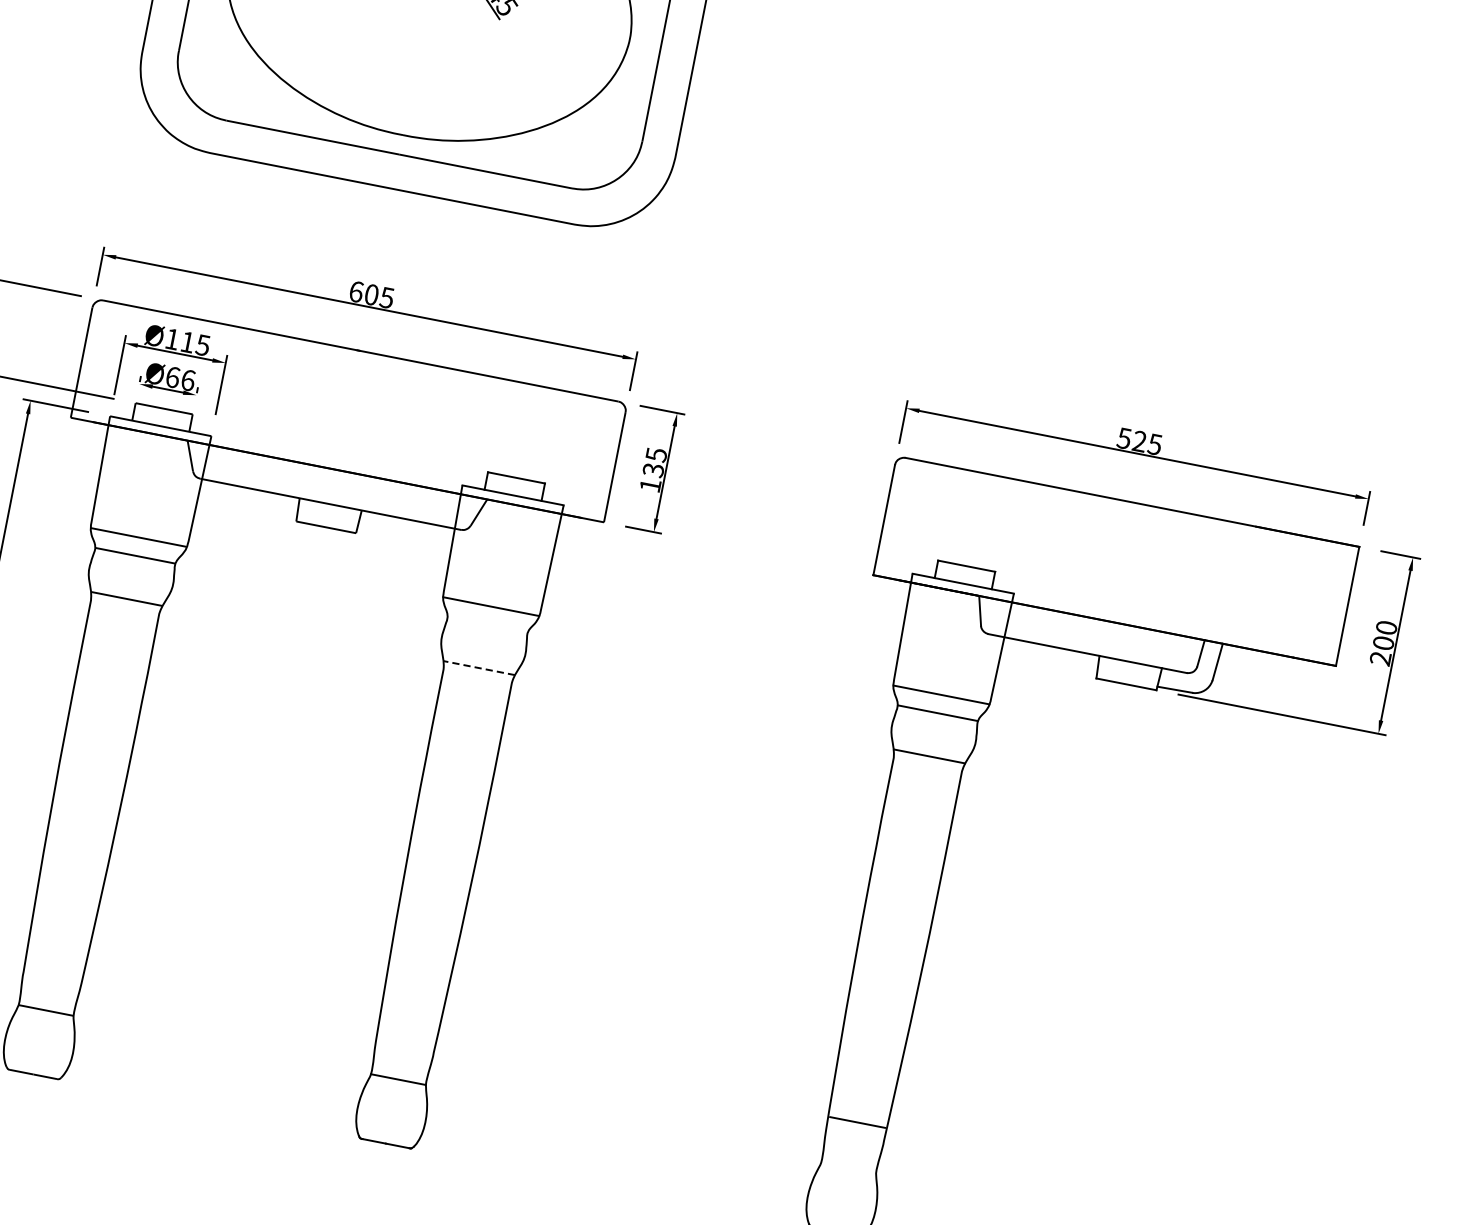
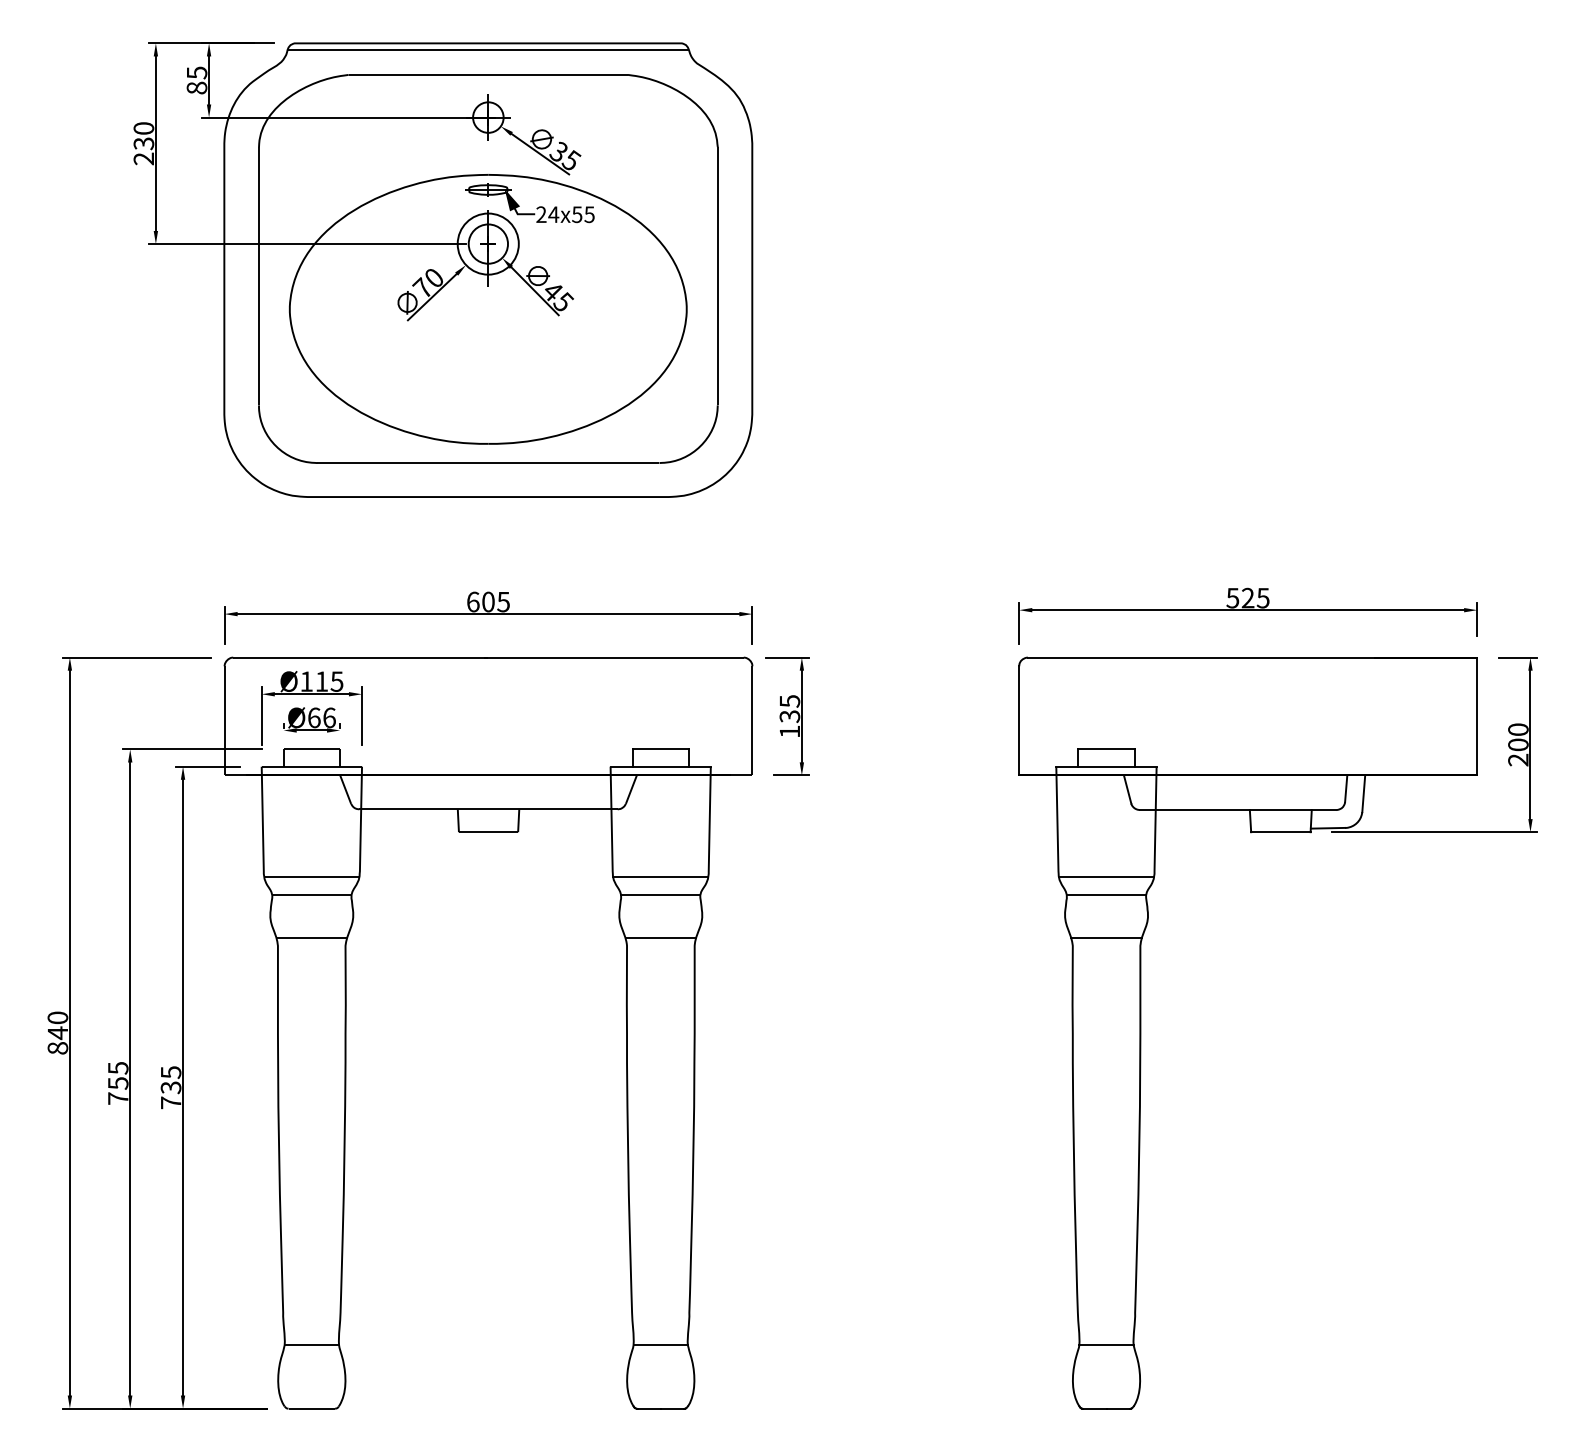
line: (487, 624) -> (660, 894), added
line: (479, 667) -> (660, 937), dashed -> solid
line: (857, 1122) -> (1106, 1345), moved

